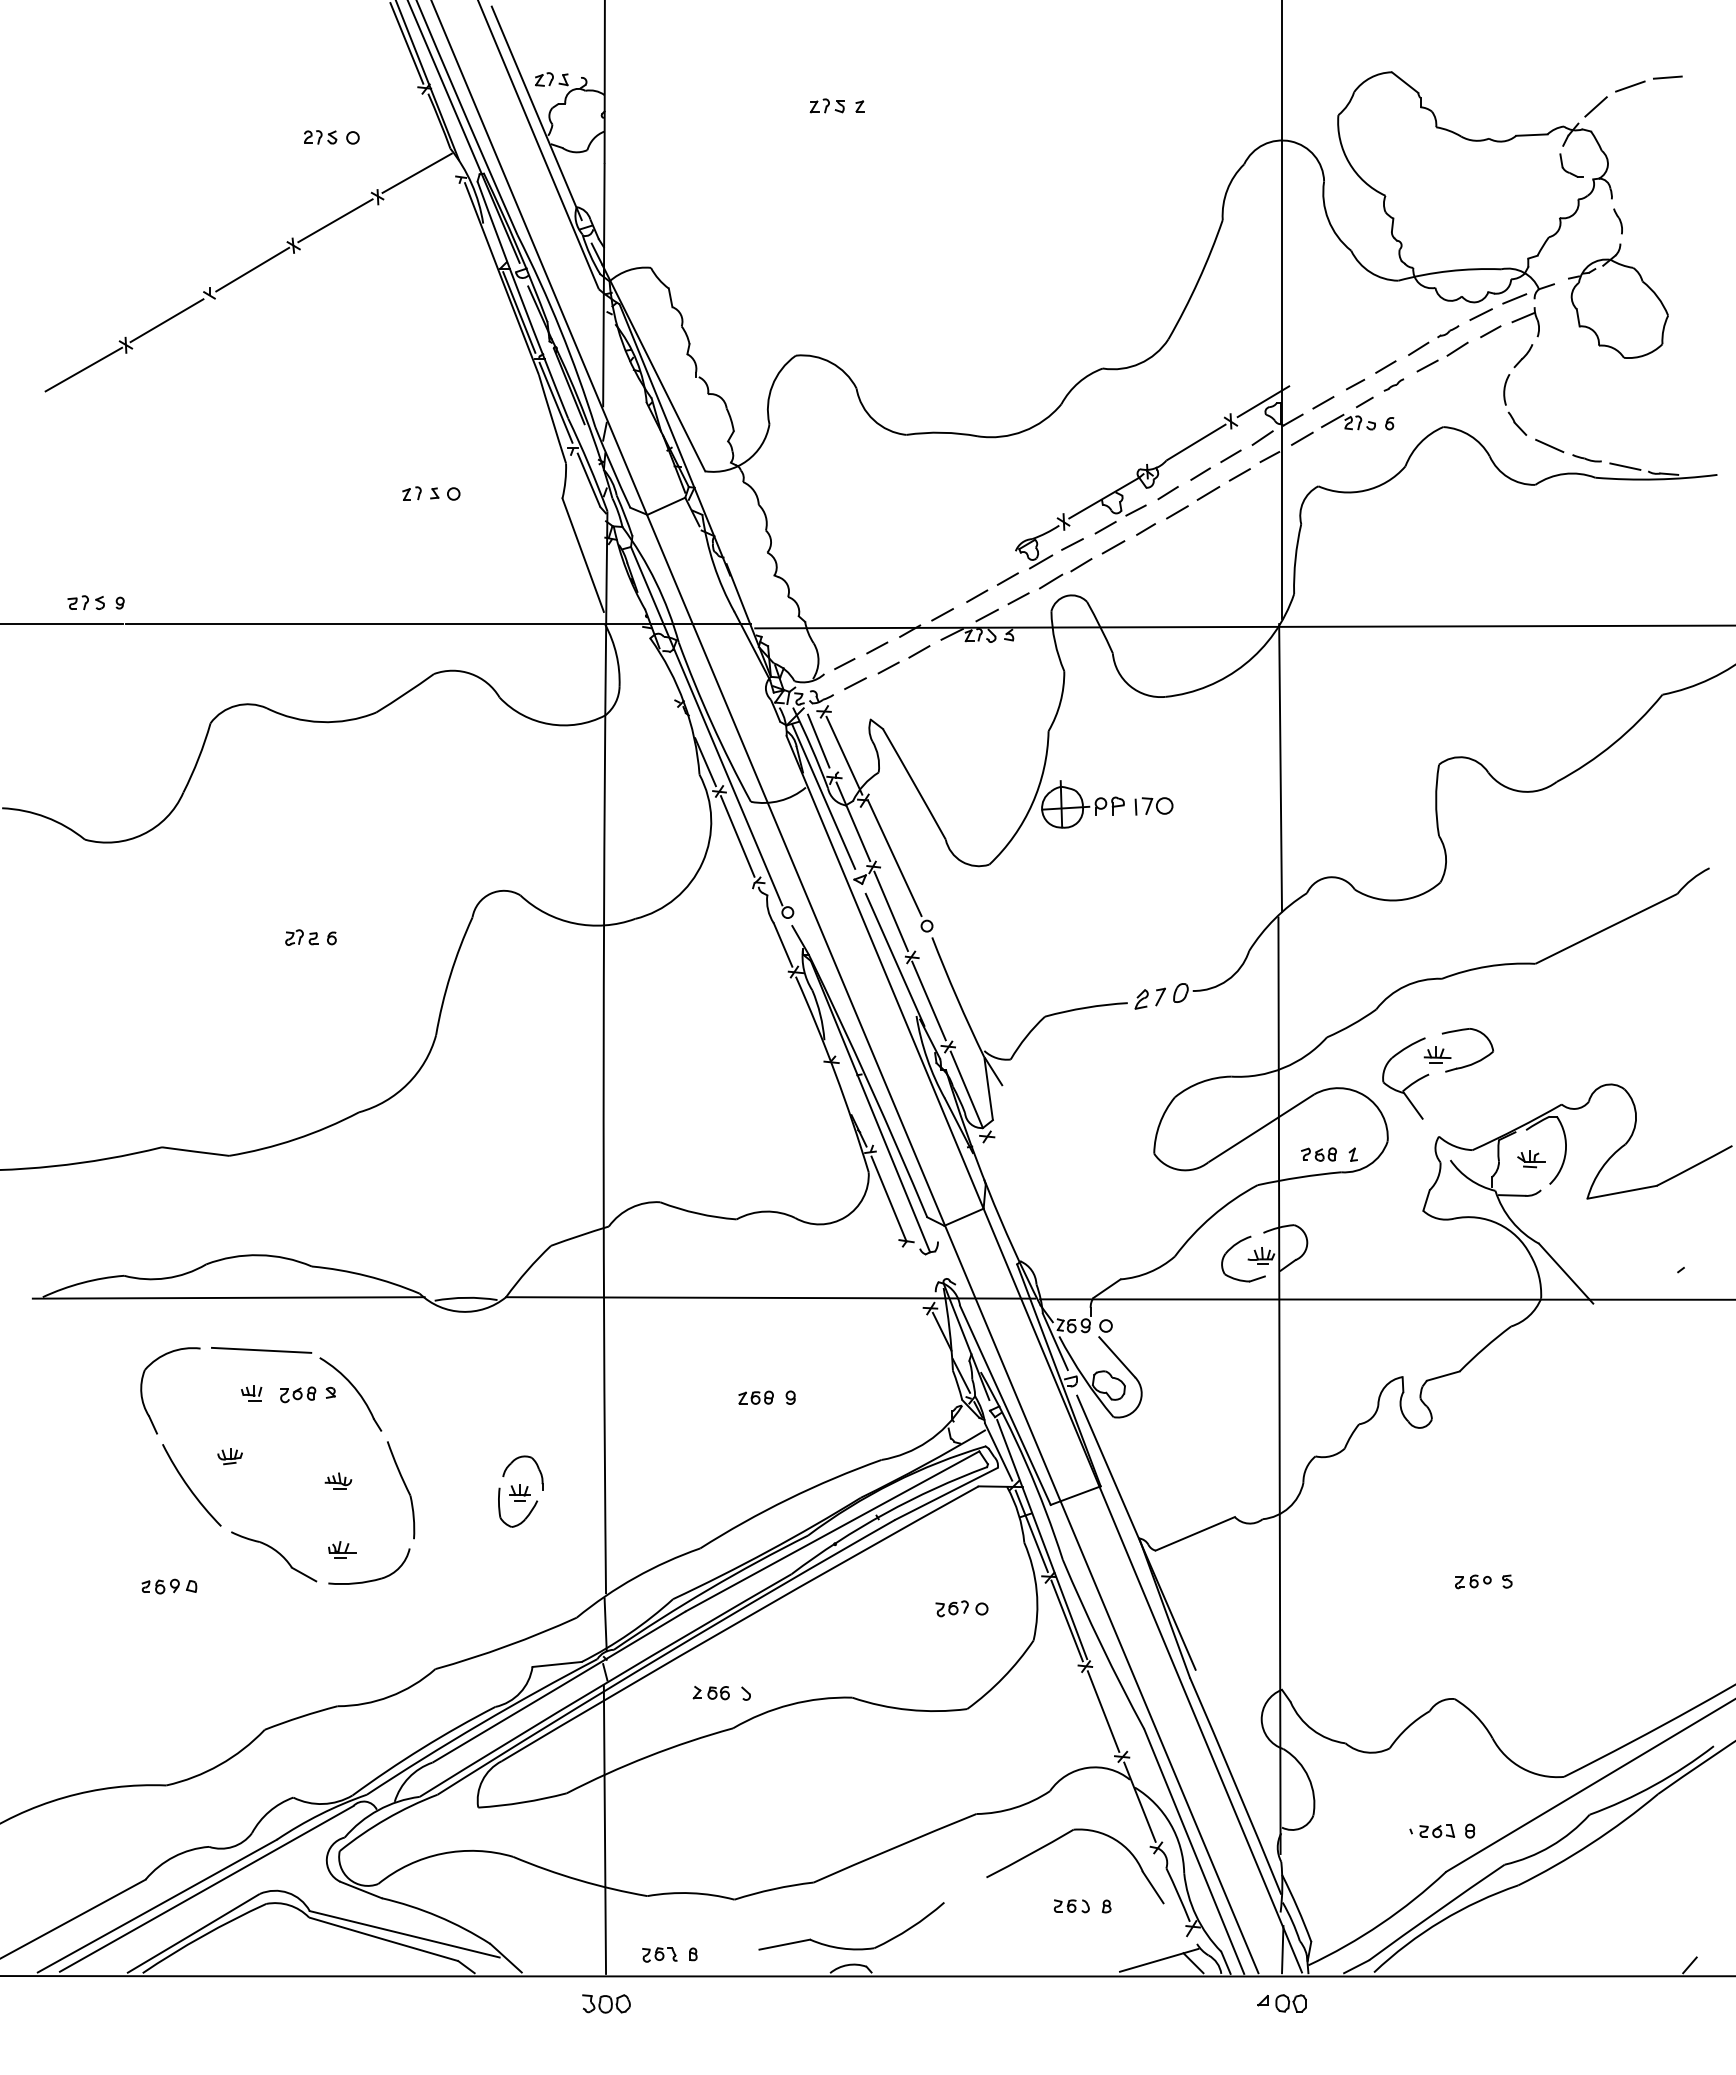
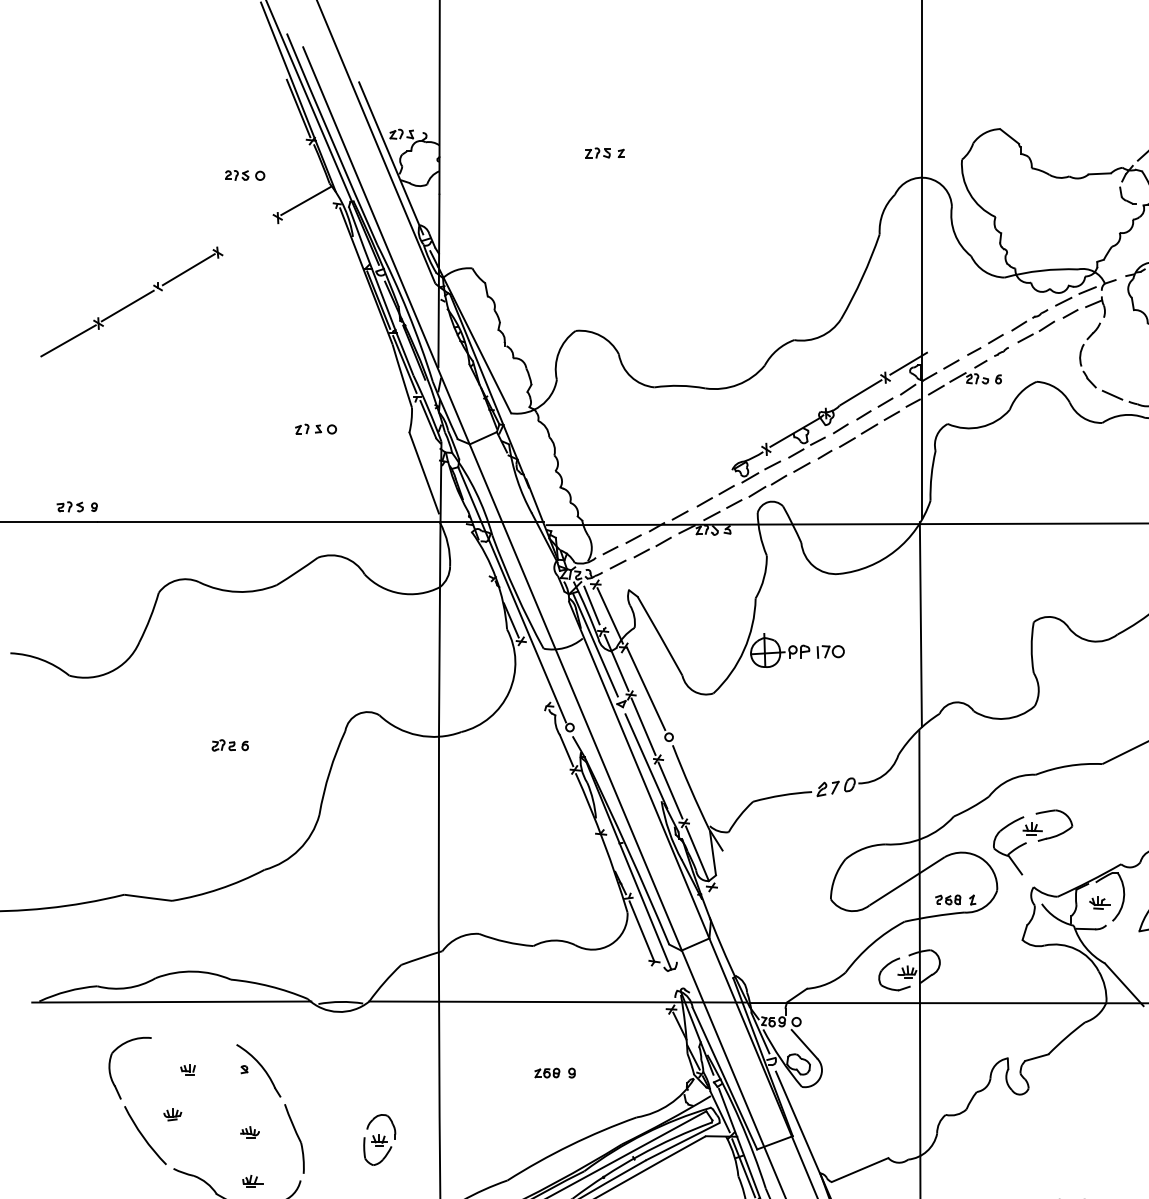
line: (335, 220) -> (247, 234), removed
line: (737, 836) -> (534, 673), removed
line: (261, 1350) -> (195, 1039), removed
part: (298, 1394) -> (221, 1070), removed

